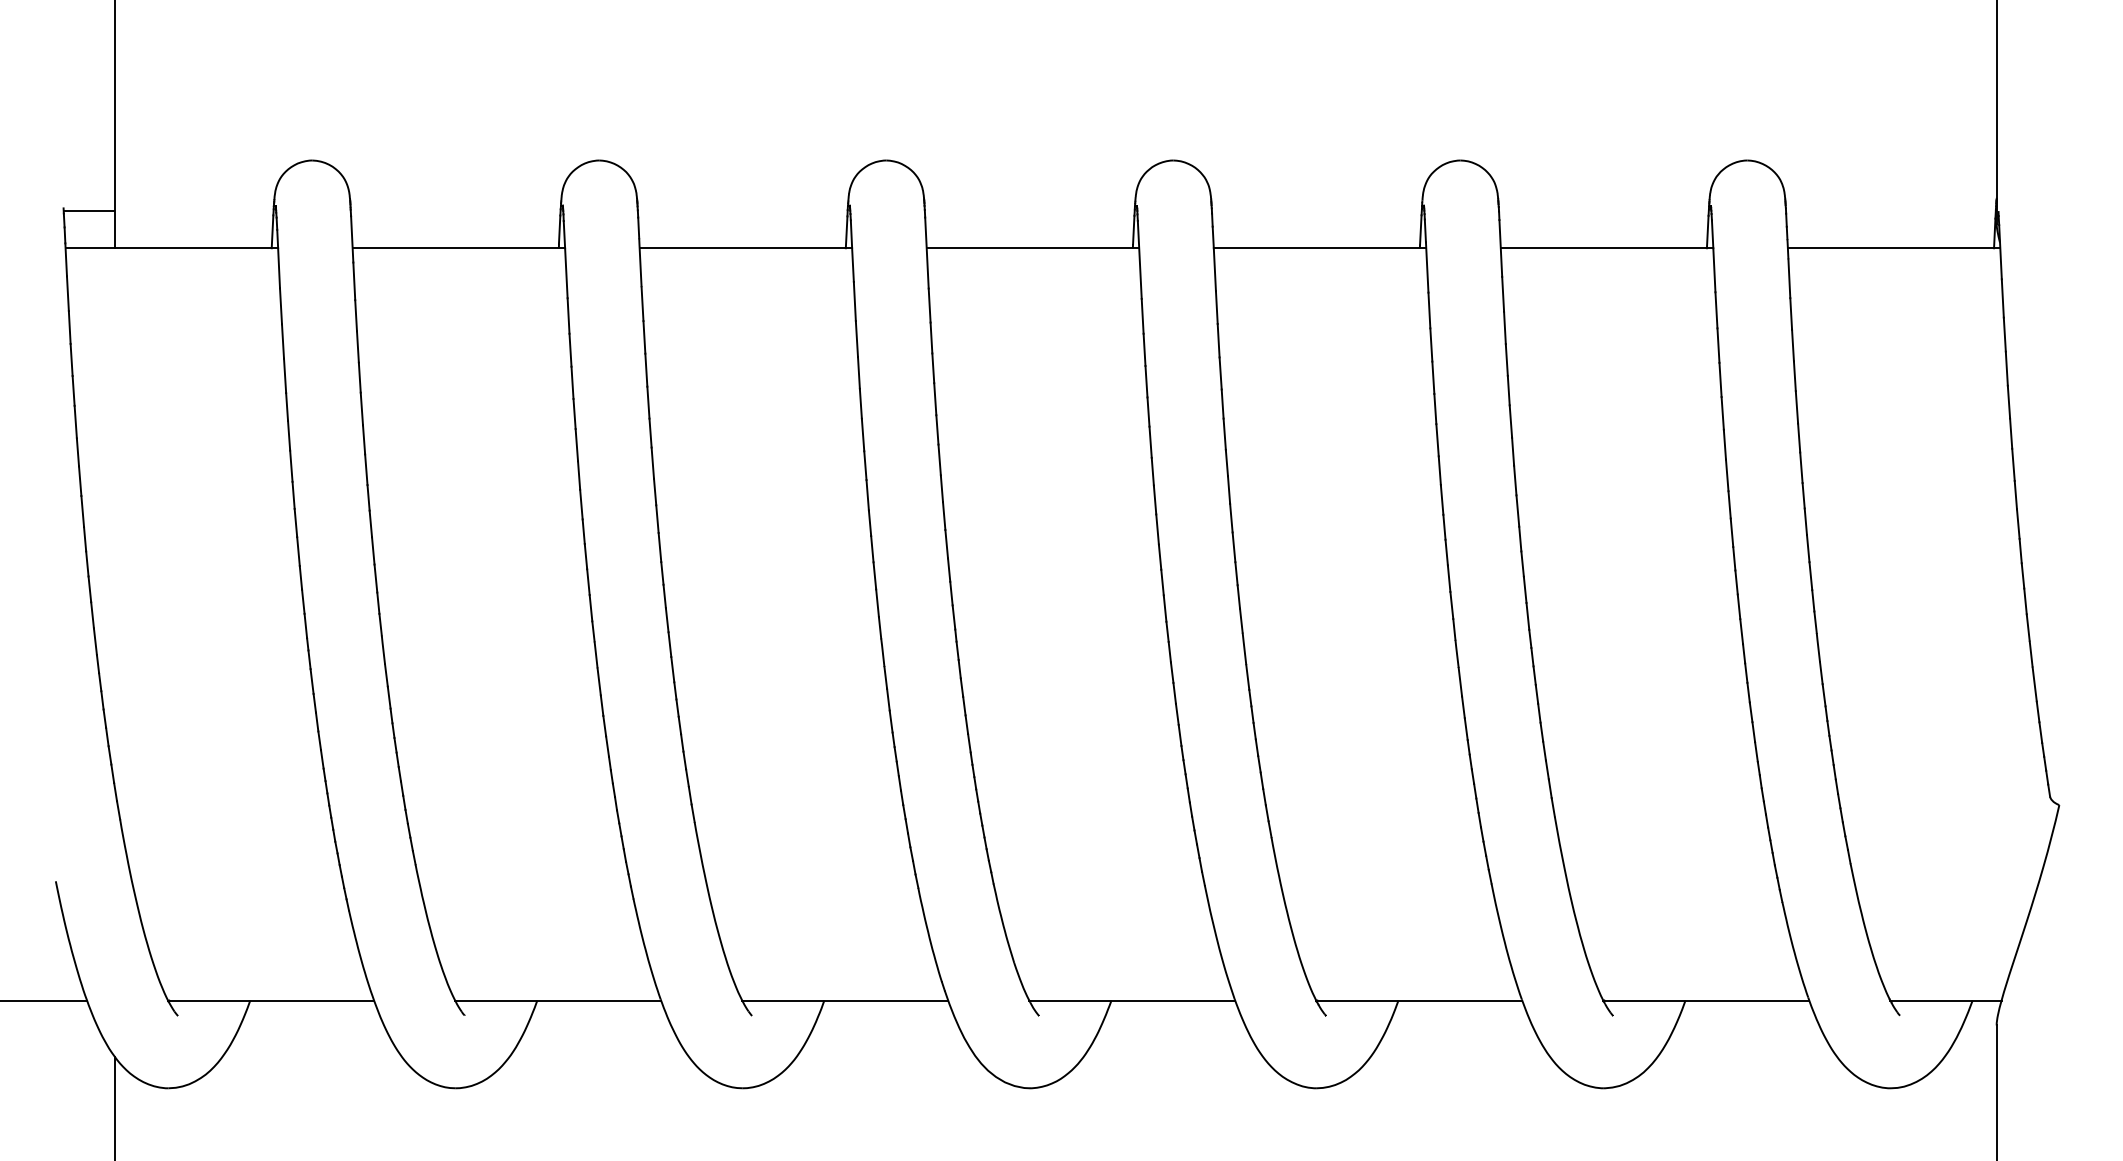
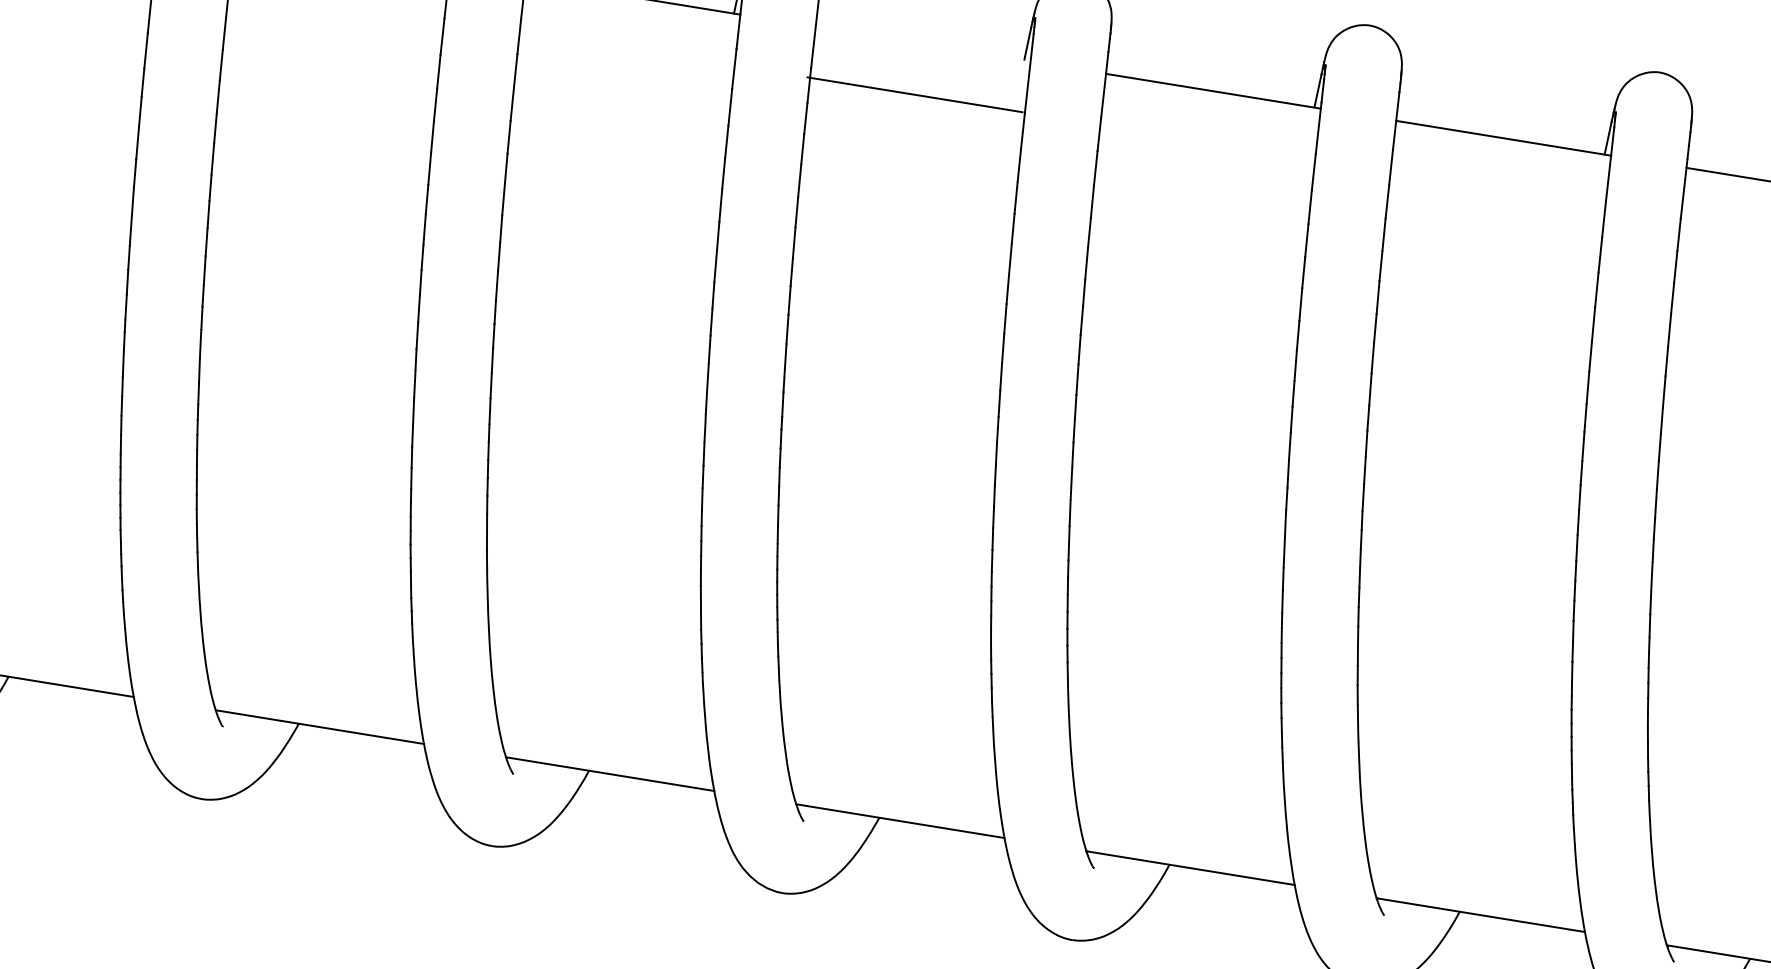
line: (1032, 248) -> (914, 94), moved

